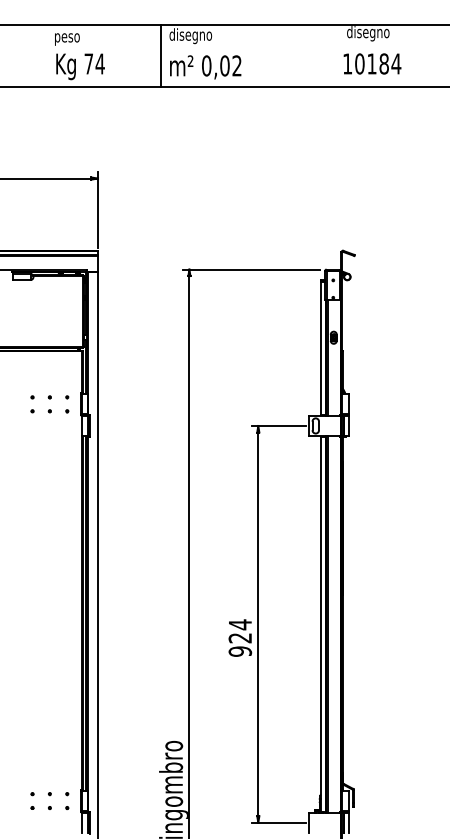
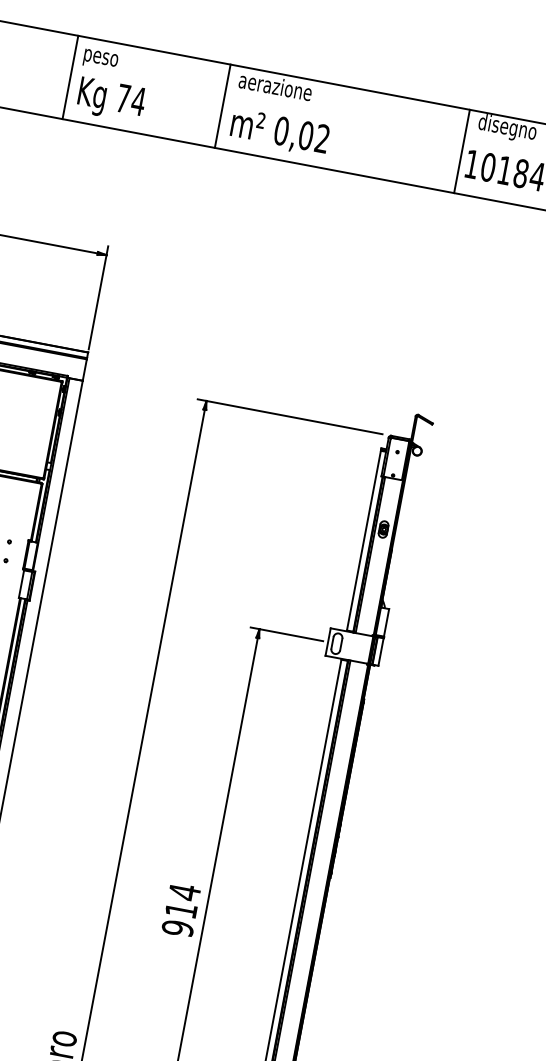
text: (196, 36) -> (275, 88), disegno -> aerazione
line: (48, 56) -> (70, 78), added
line: (338, 56) -> (461, 151), added
text: (239, 638) -> (180, 910), 924 -> 914

